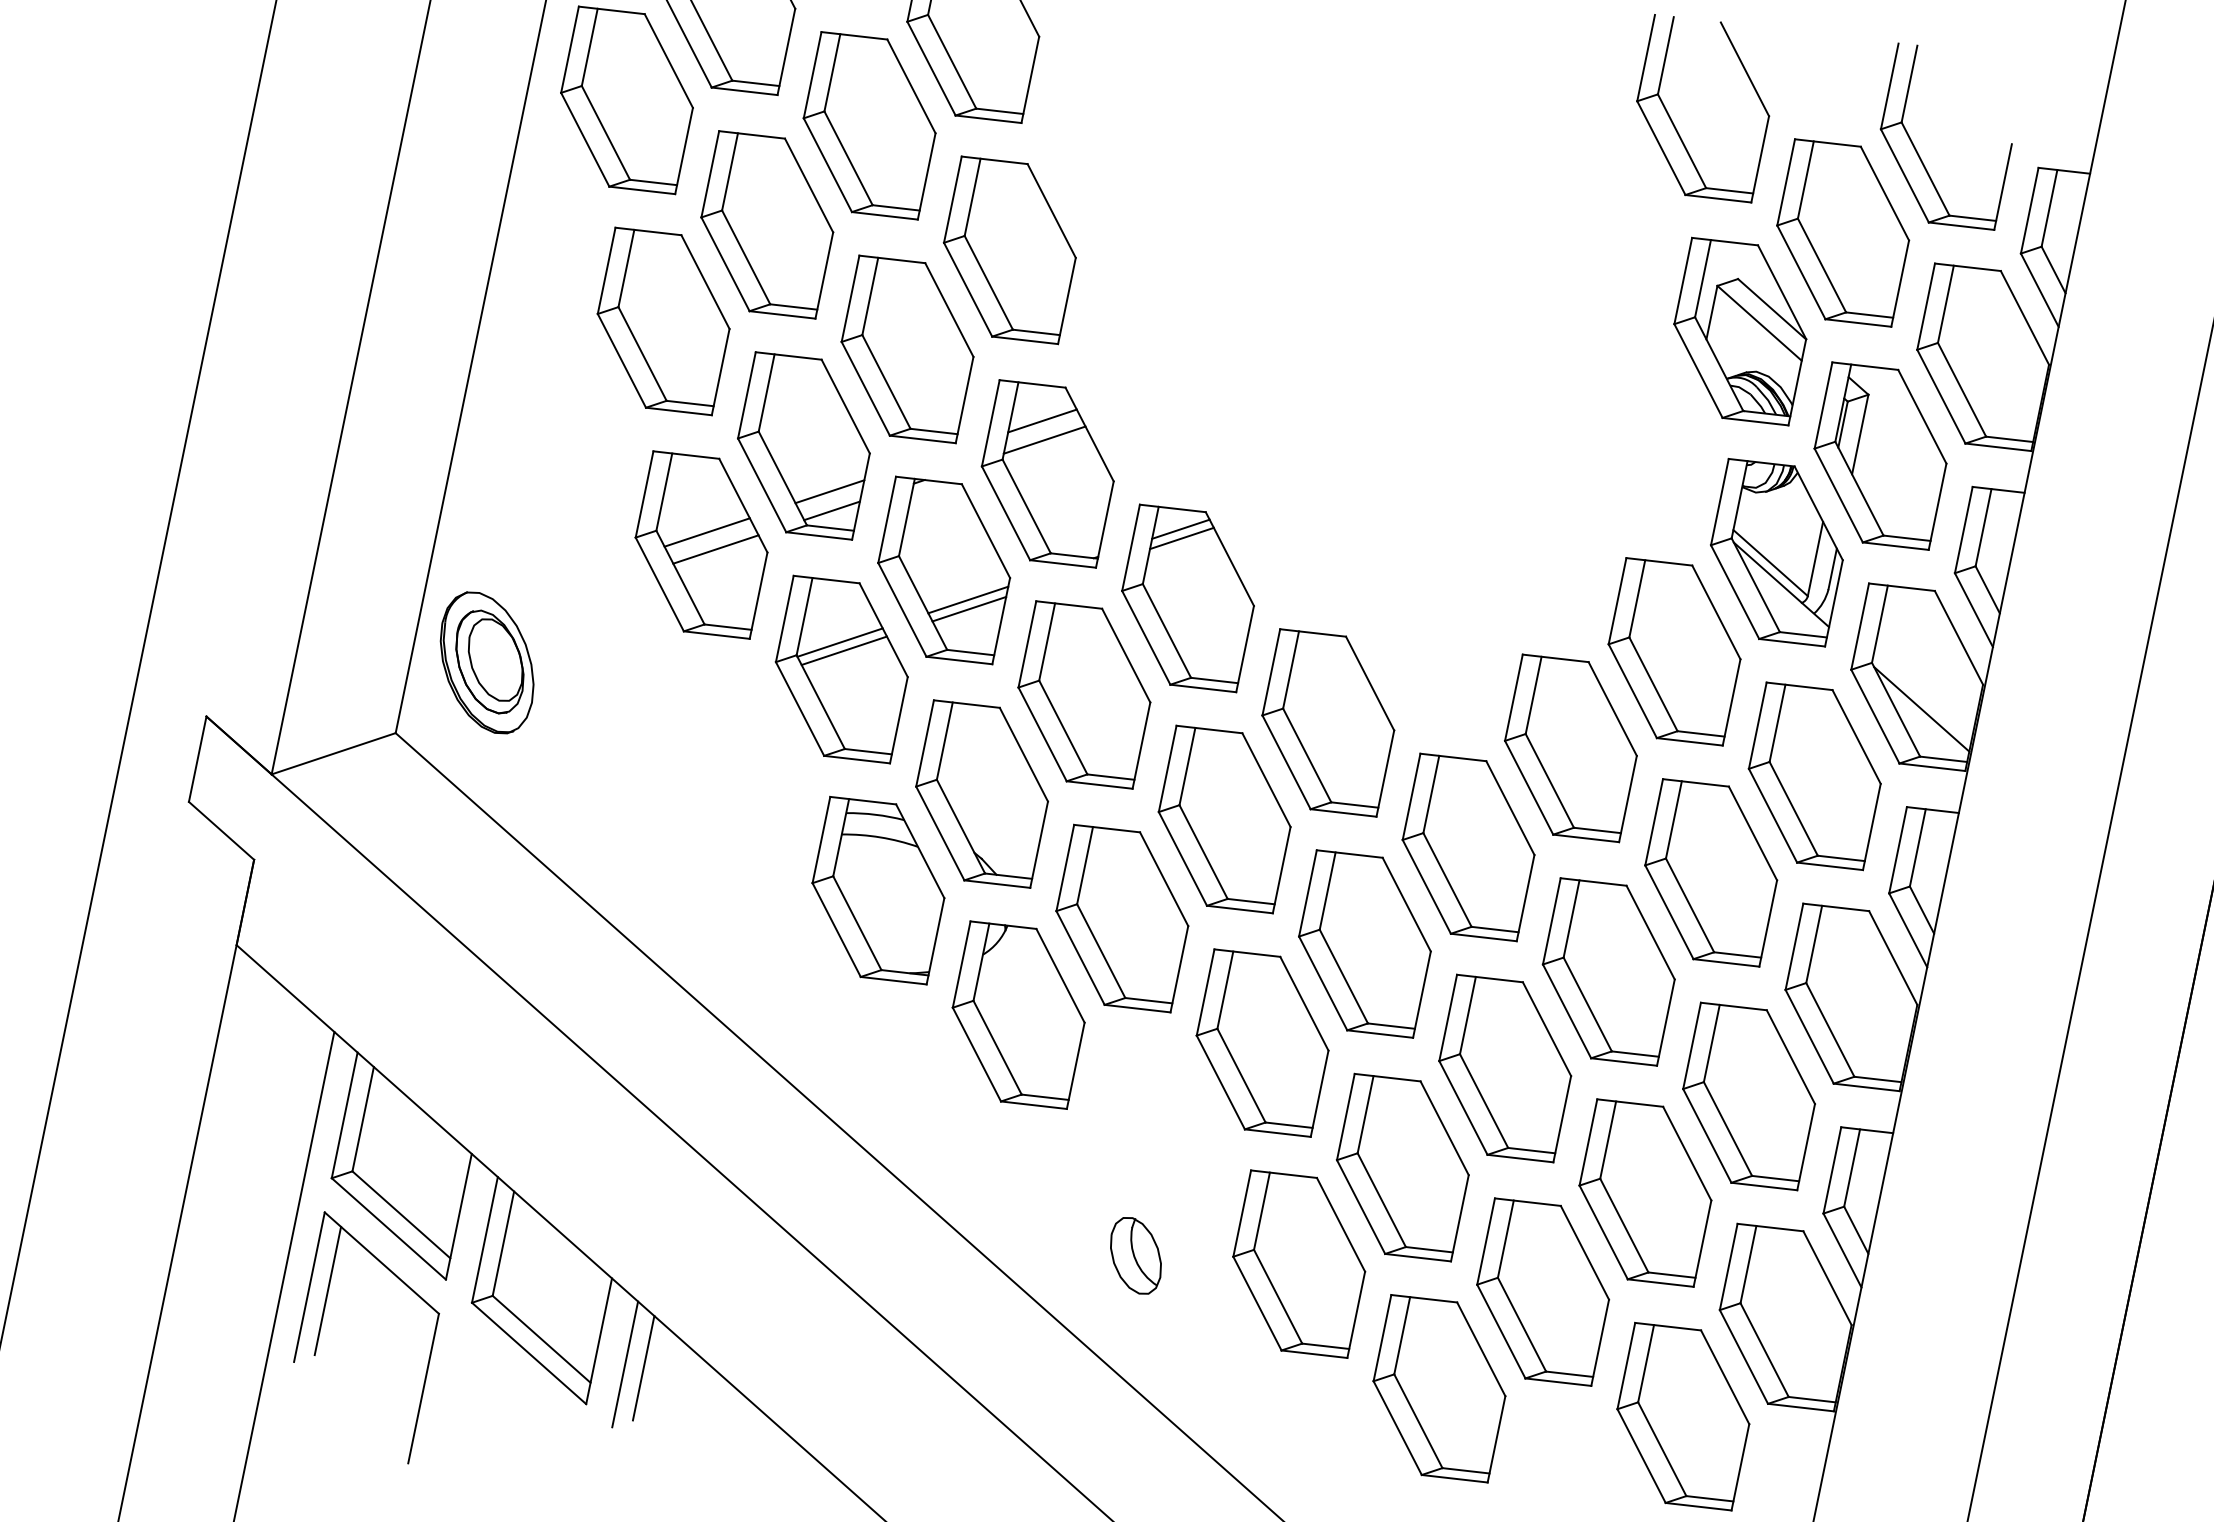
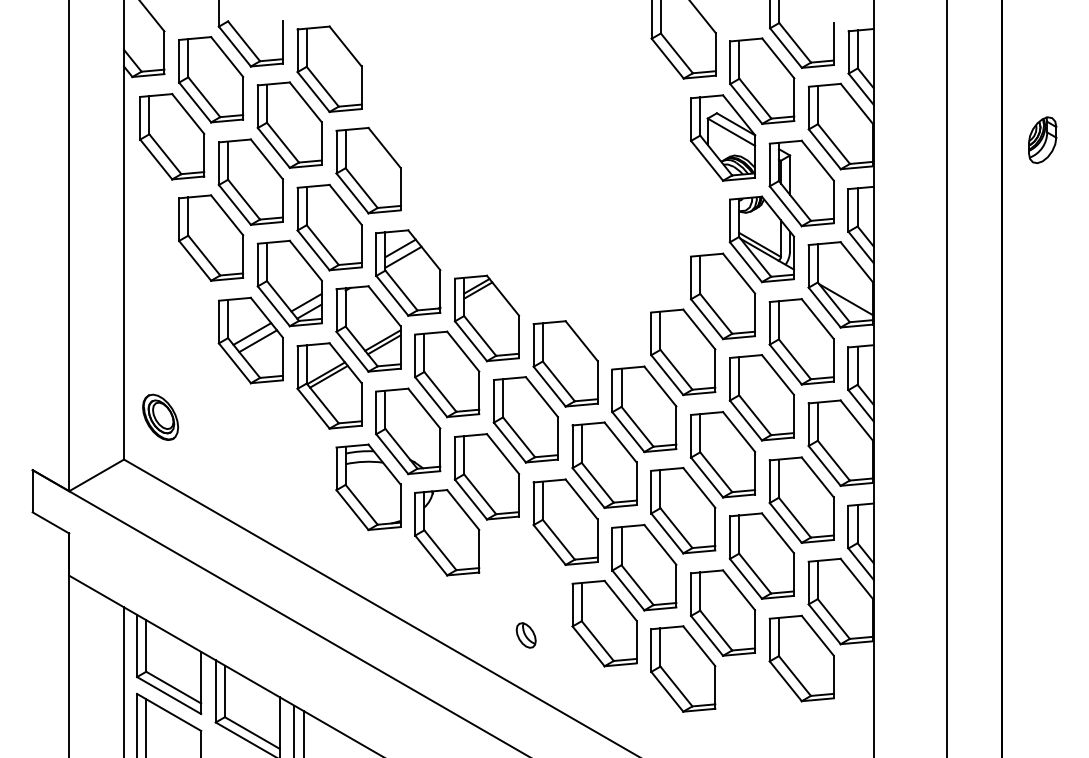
part: (486, 663) -> (160, 417), size x0.7
part: (1134, 1255) -> (525, 635), size x0.7

